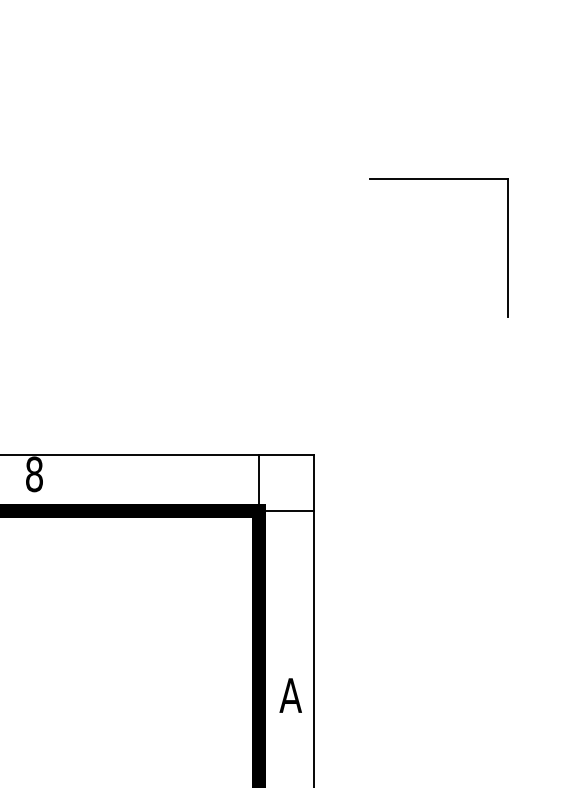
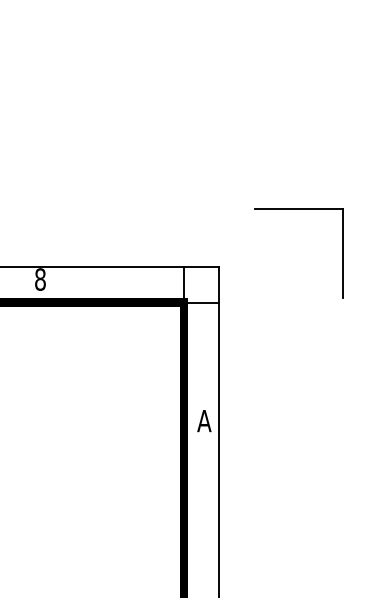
part: (437, 178) -> (298, 209), moved

